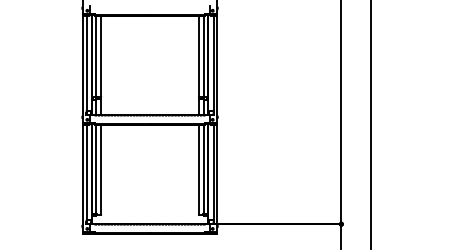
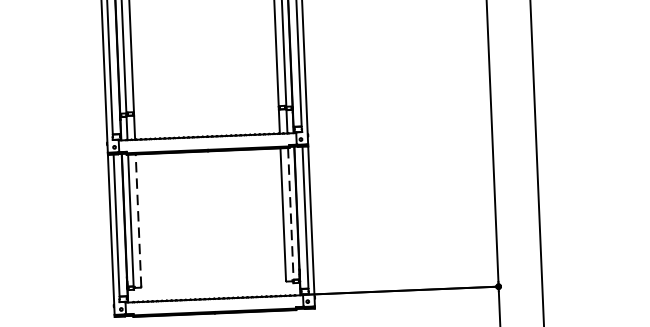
line: (101, 169) -> (138, 220), solid -> dashed
line: (203, 169) -> (290, 213), solid -> dashed

